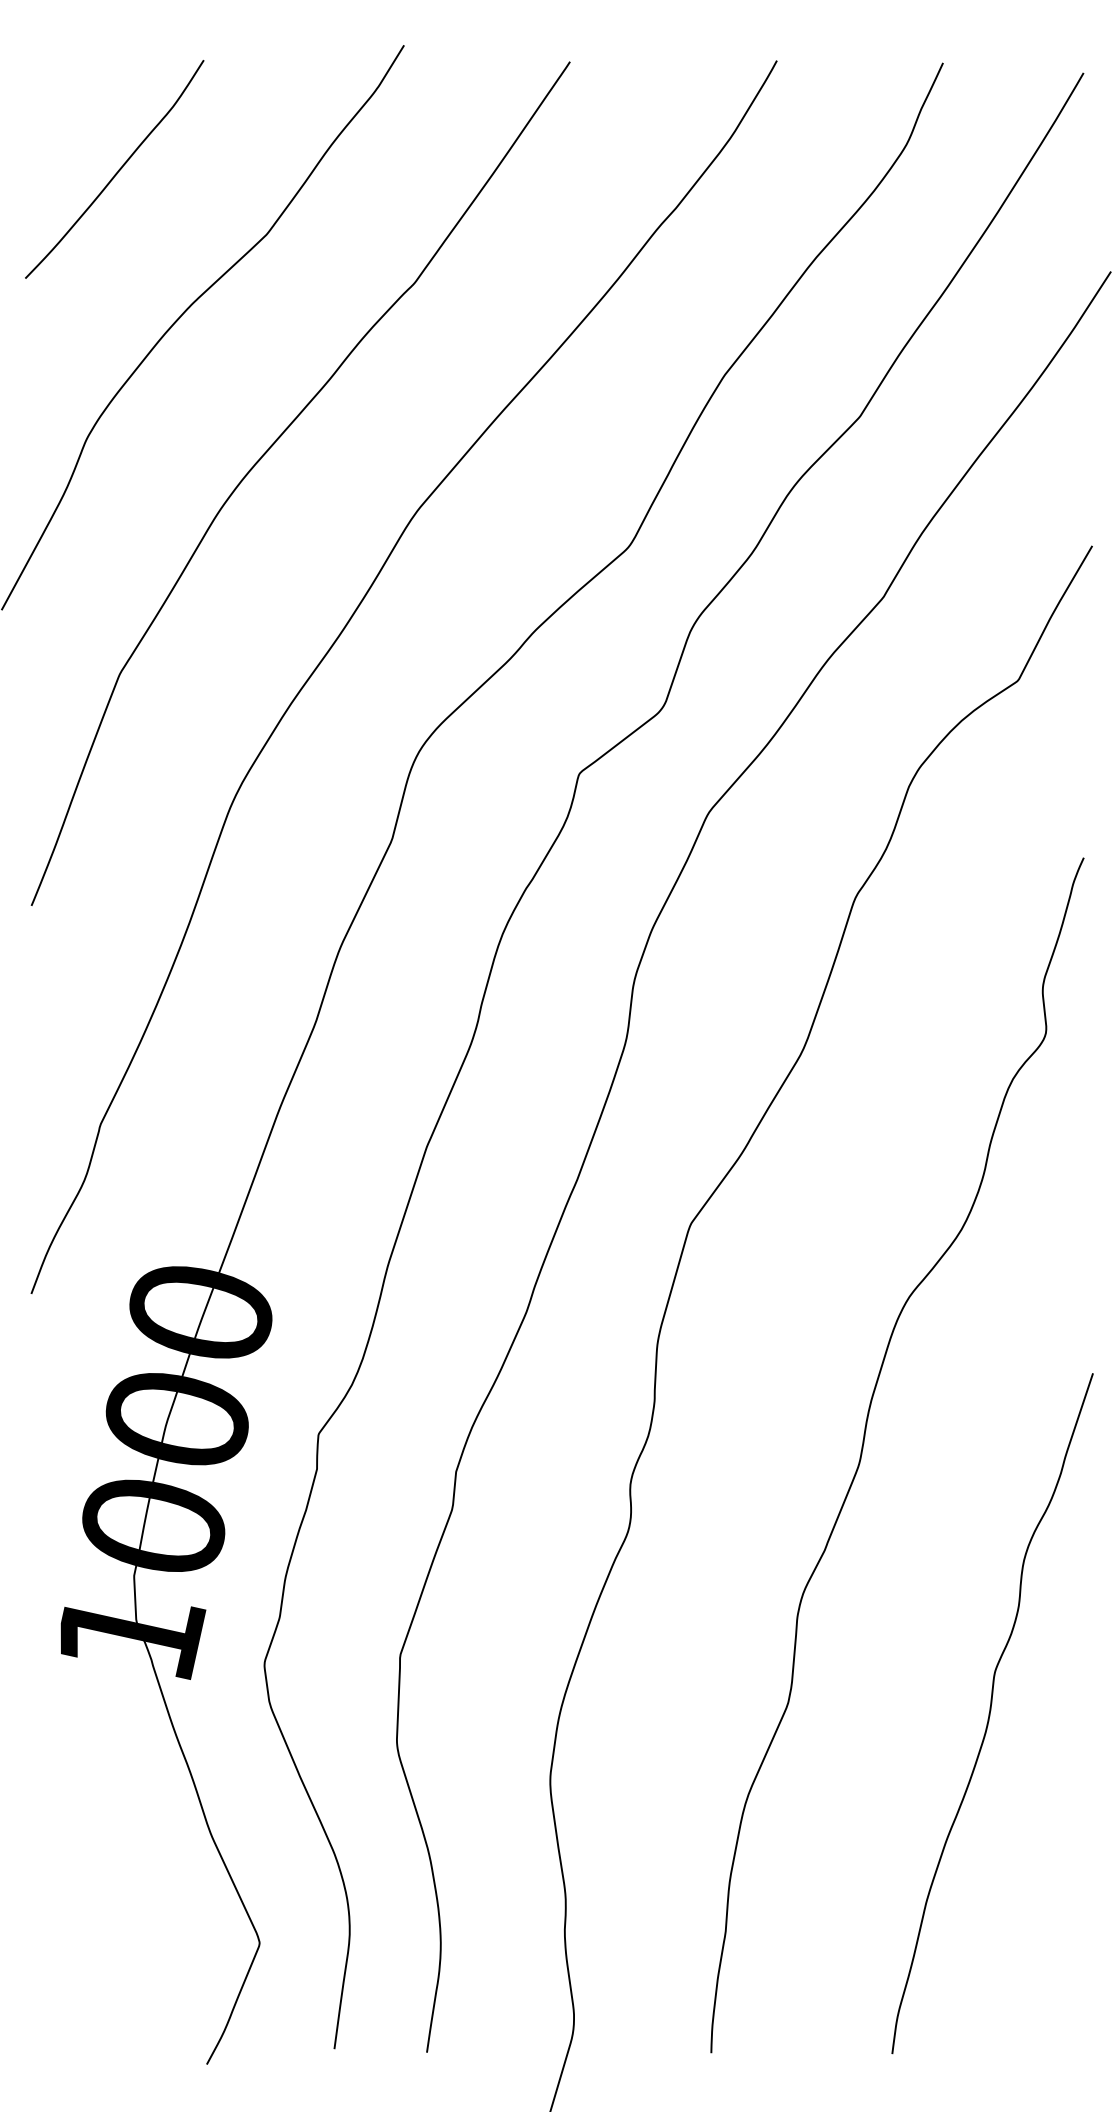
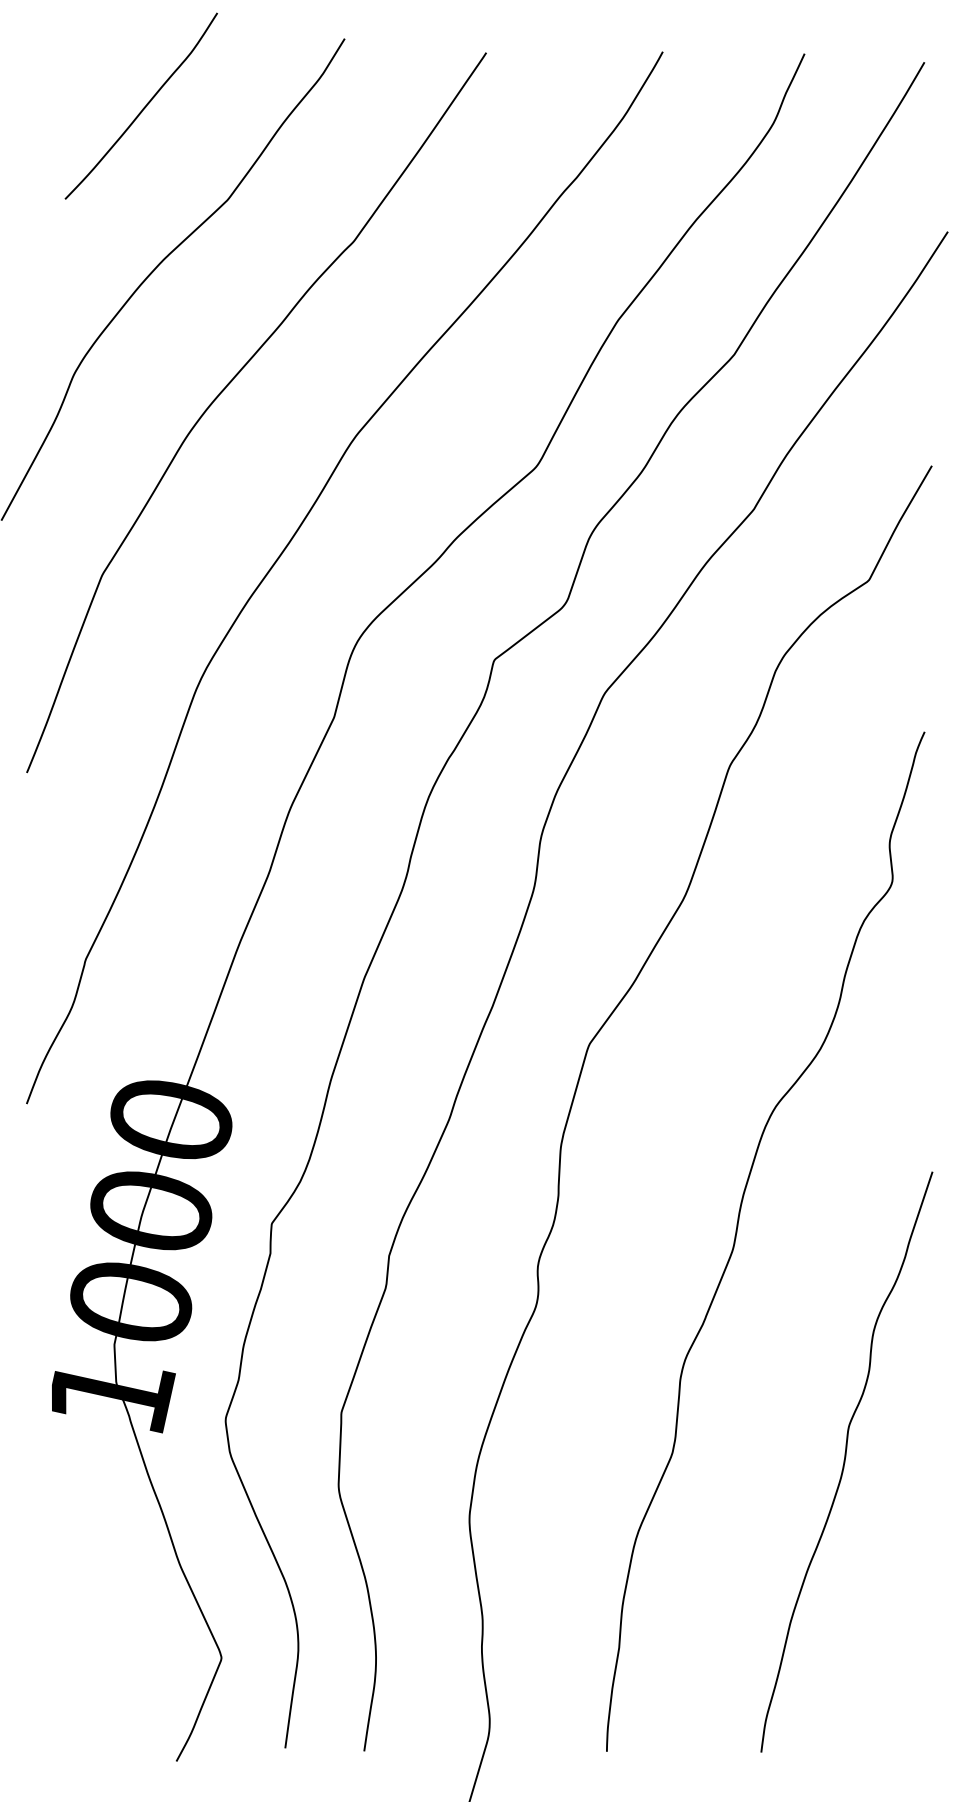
curve: (117, 171) -> (143, 107), moved

